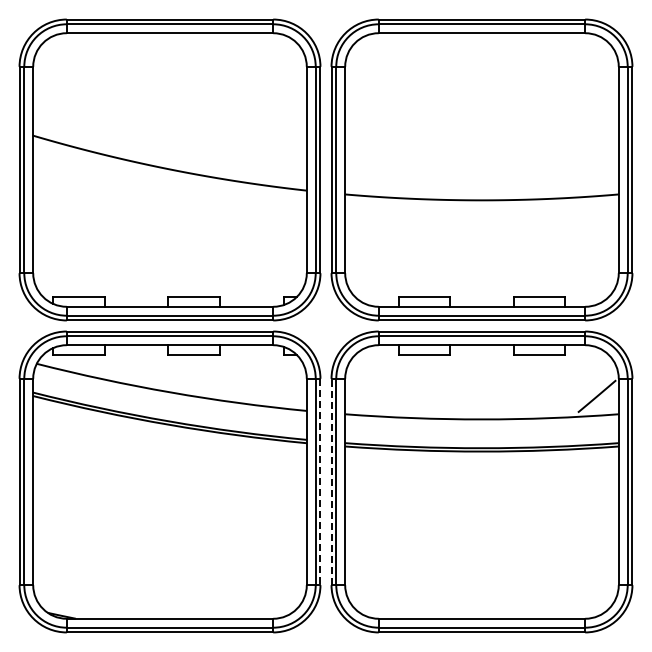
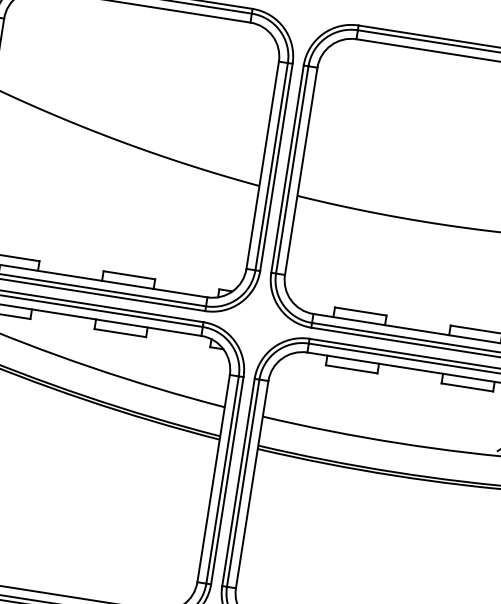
line: (331, 481) -> (238, 481), dashed -> solid
line: (320, 482) -> (227, 481), dashed -> solid

